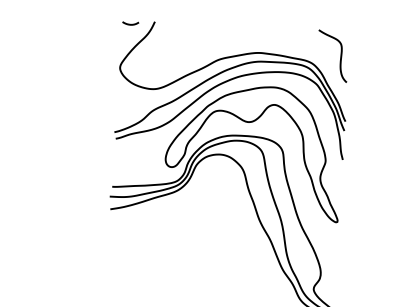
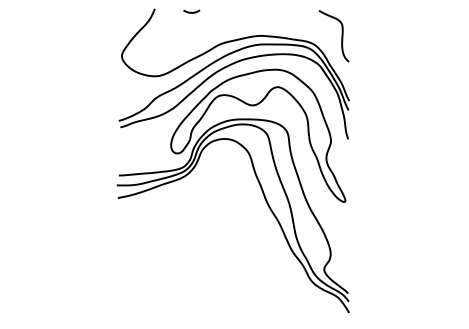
curve: (129, 23) -> (190, 11), moved

